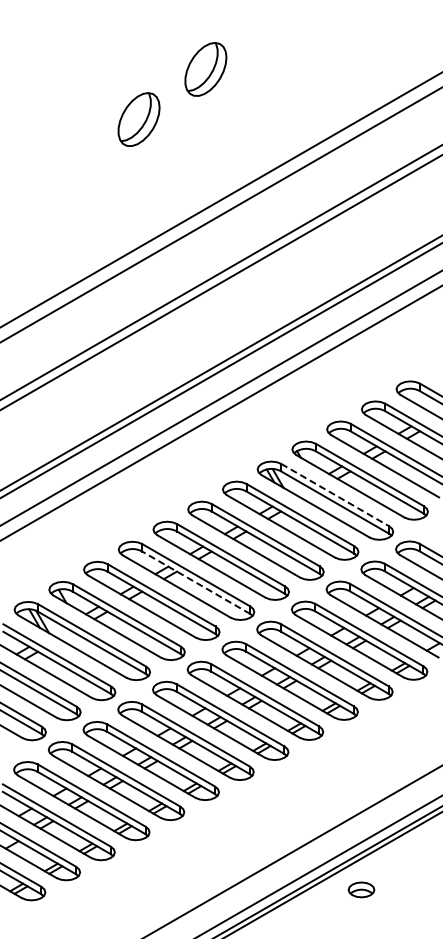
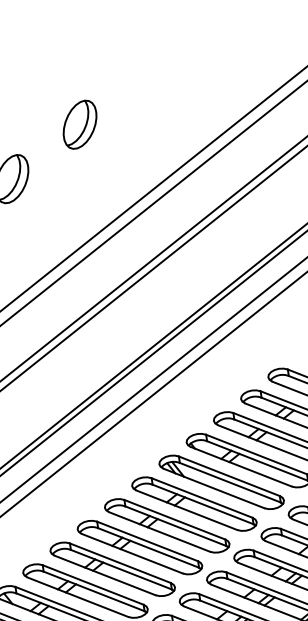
part: (205, 69) -> (79, 124), moved
line: (335, 495) -> (229, 476), dashed -> solid
line: (195, 582) -> (120, 569), dashed -> solid

